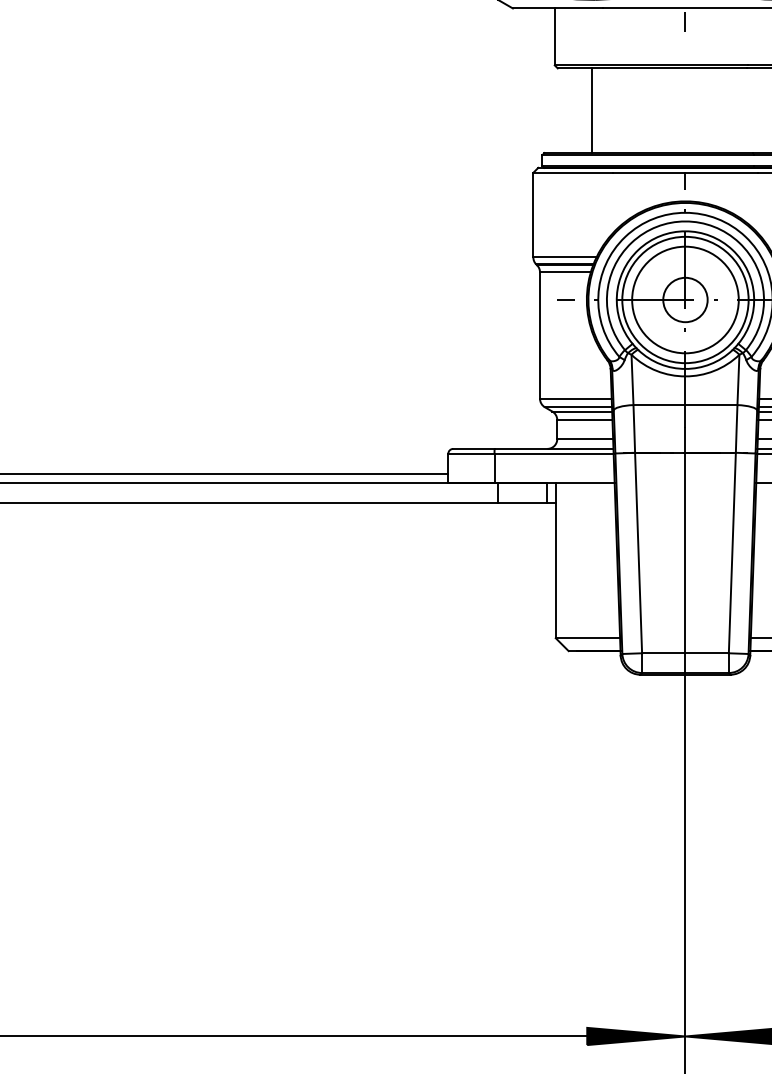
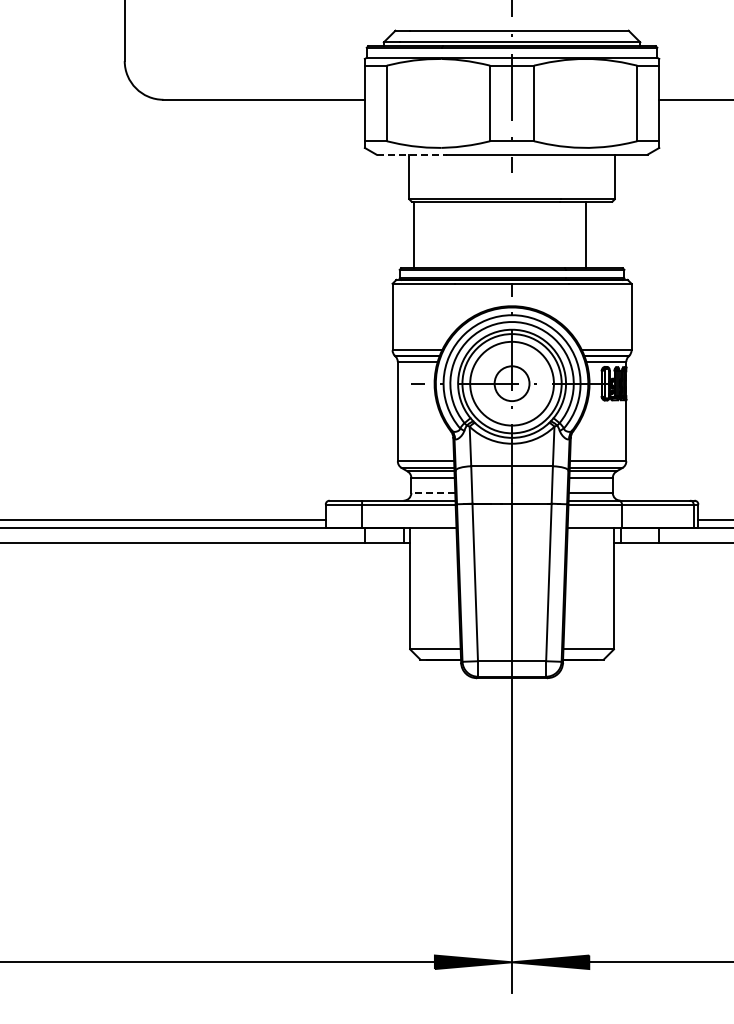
line: (558, 8) -> (412, 154), solid -> dashed
line: (591, 110) -> (414, 234), moved
line: (585, 438) -> (433, 492), solid -> dashed

